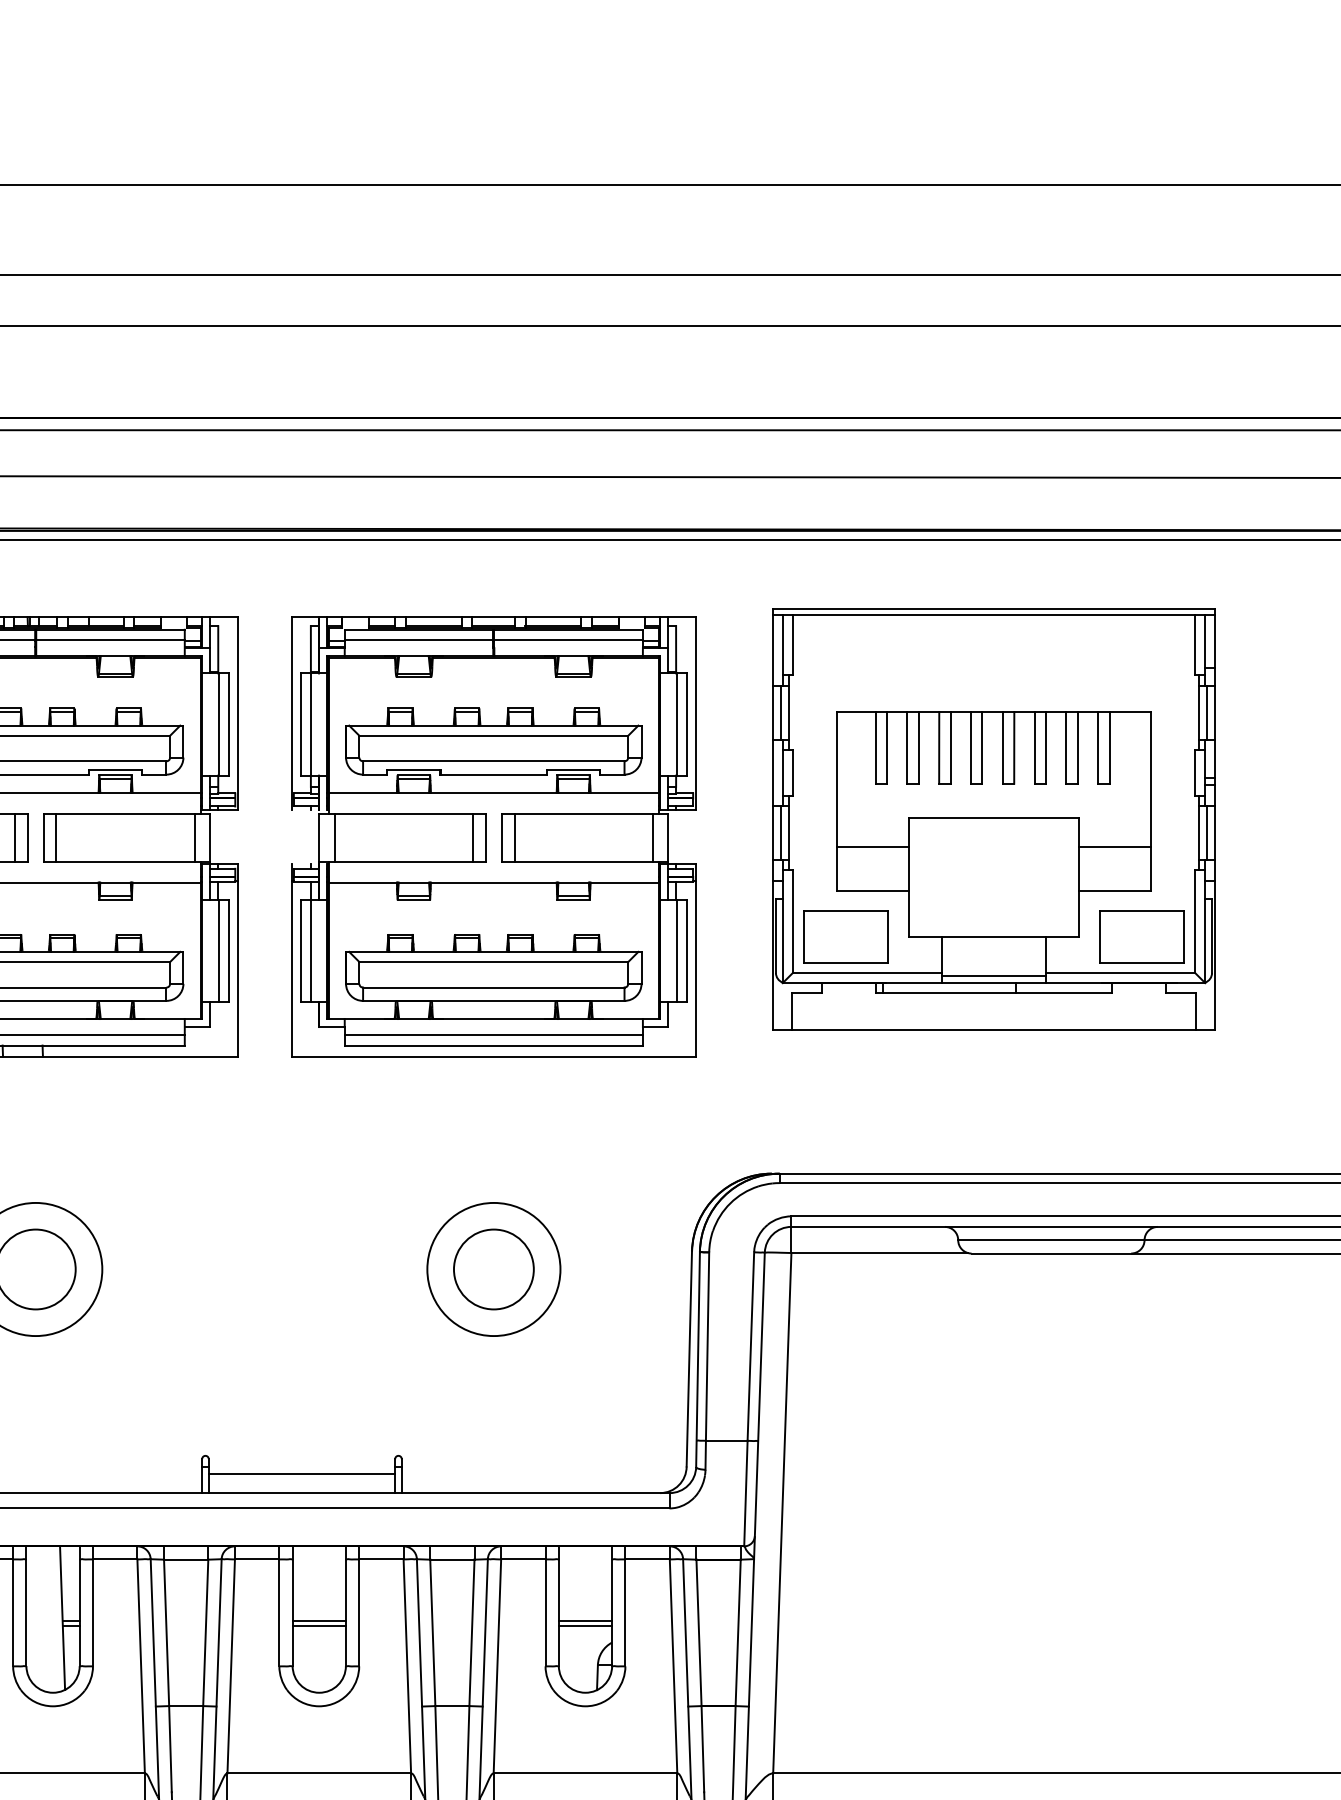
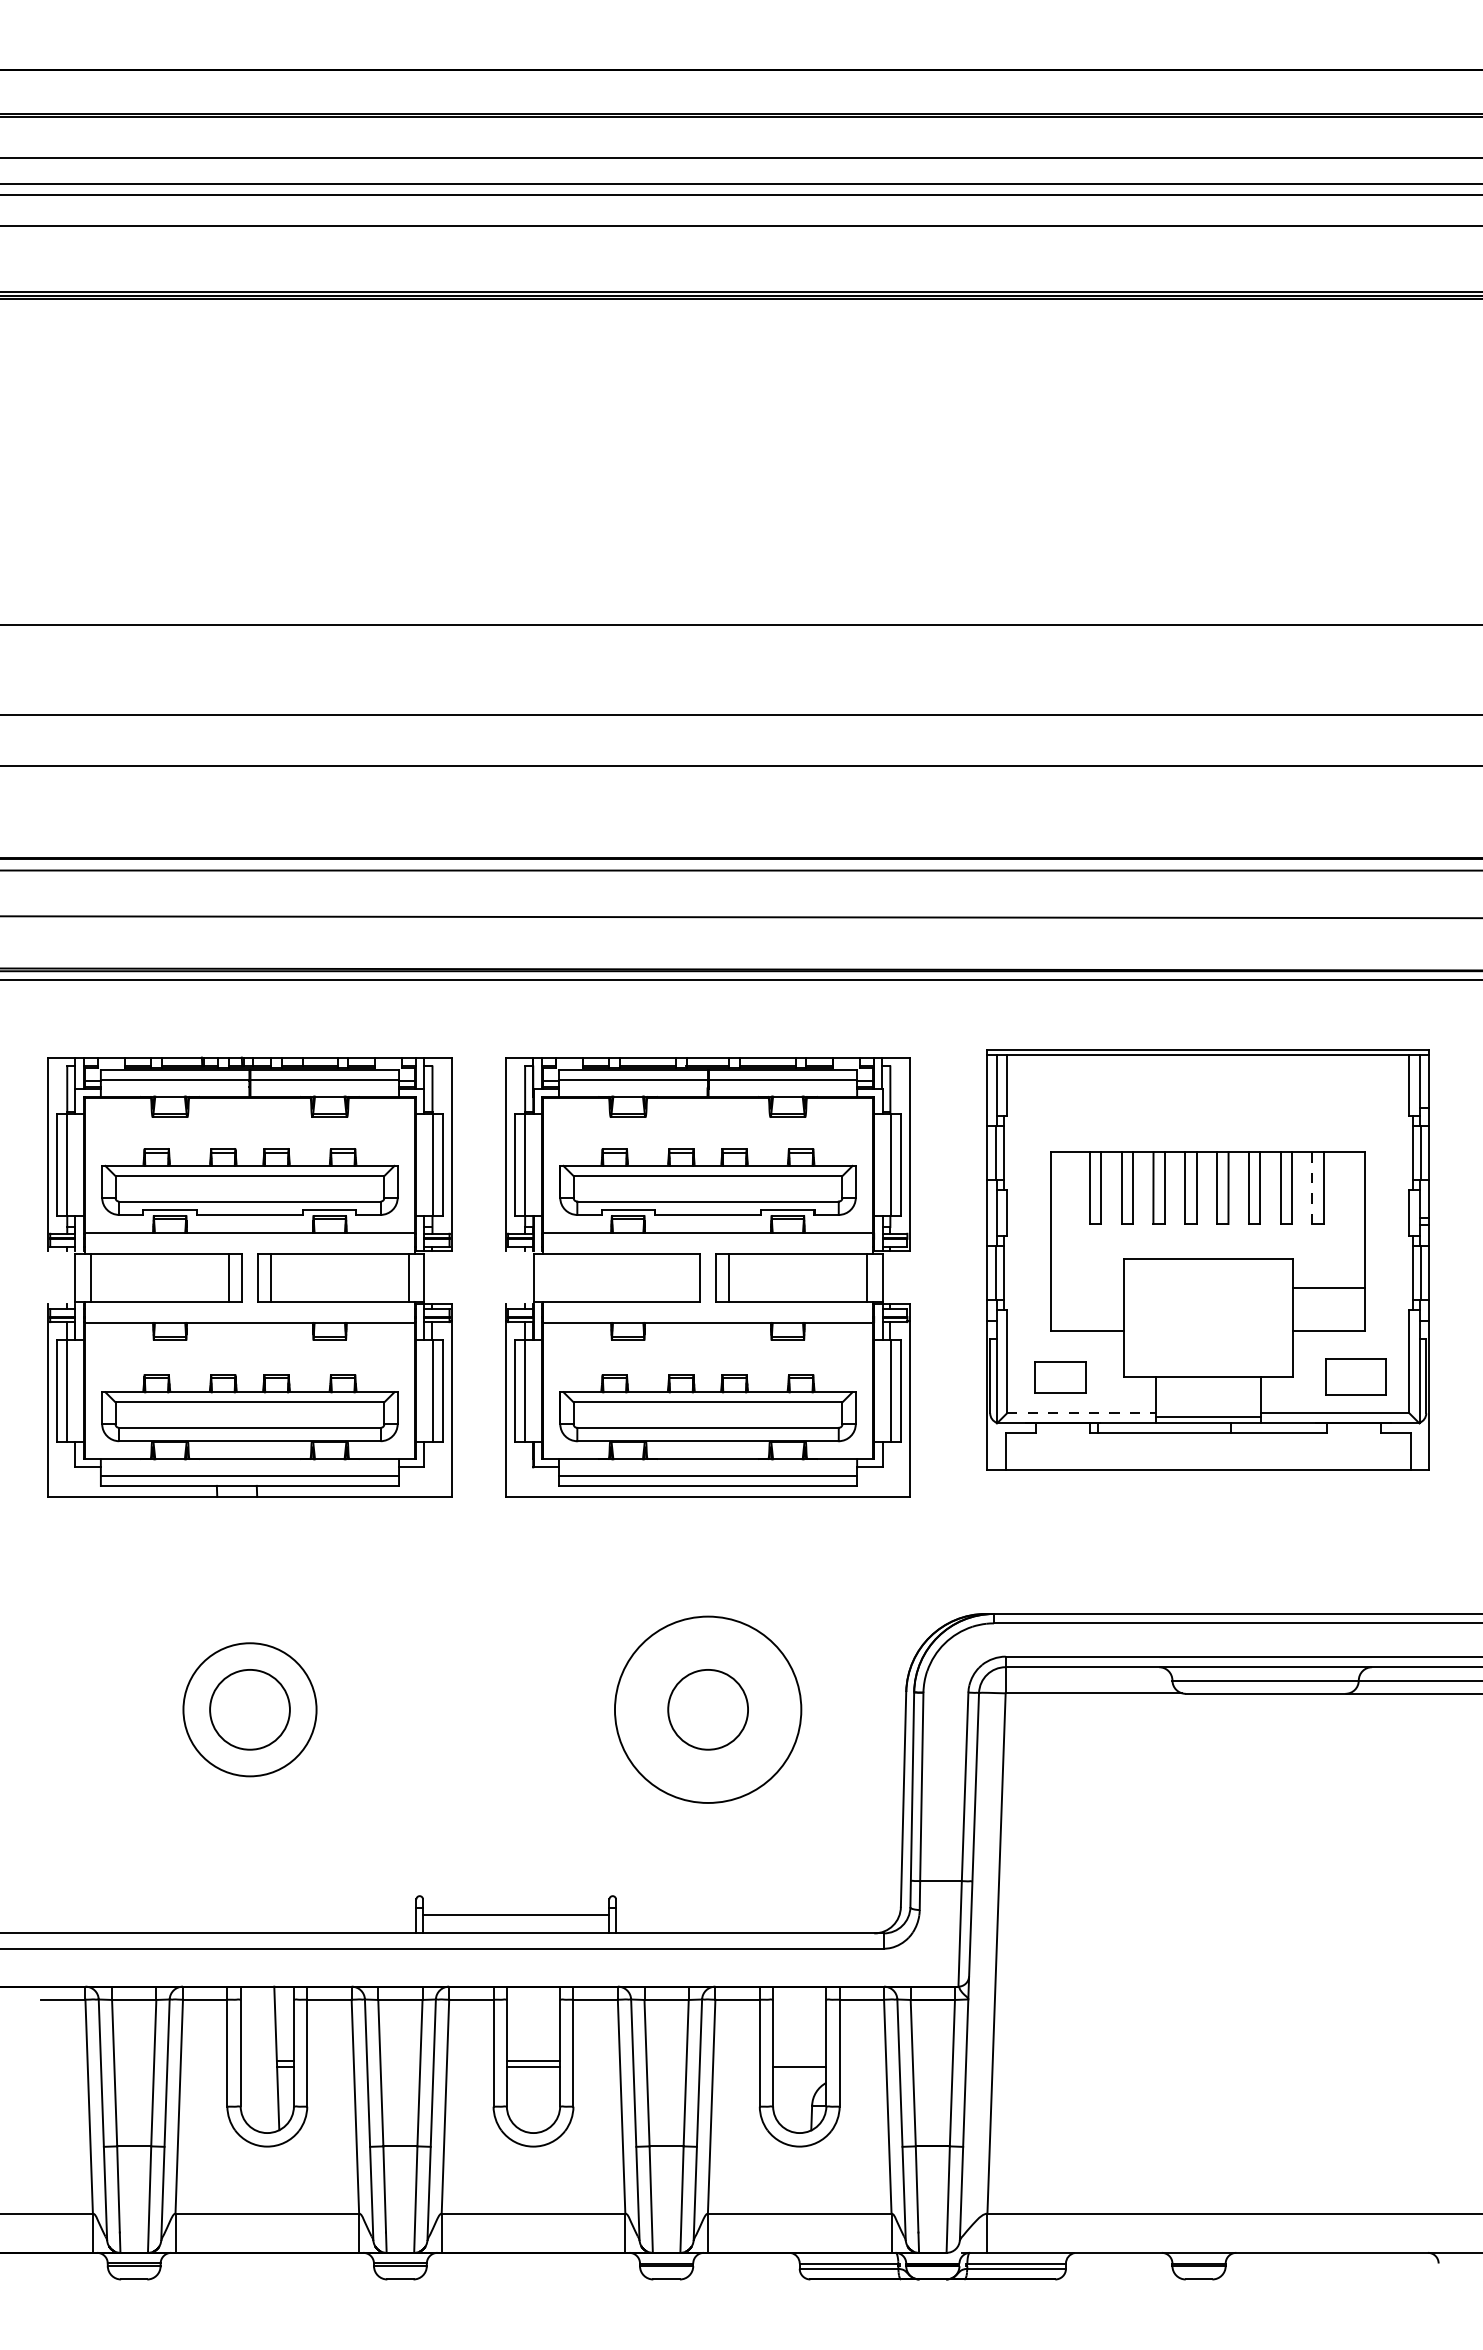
line: (1098, 748) -> (1312, 1188), solid -> dashed
line: (335, 837) -> (549, 1277), removed
line: (473, 837) -> (687, 1277), removed
line: (873, 847) -> (1087, 1287), removed
part: (846, 936) -> (1060, 1376), size x0.6
part: (1141, 936) -> (1355, 1376), size x0.7
line: (867, 973) -> (1081, 1413), solid -> dashed
circle: (493, 1269) -> (707, 1709), size x1.4
line: (585, 1621) -> (799, 2061), removed

